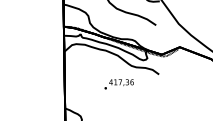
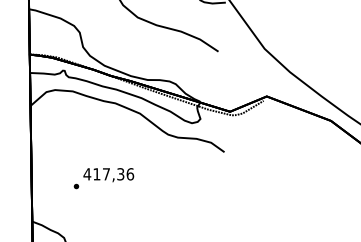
text: (118, 84) -> (102, 178), moved

